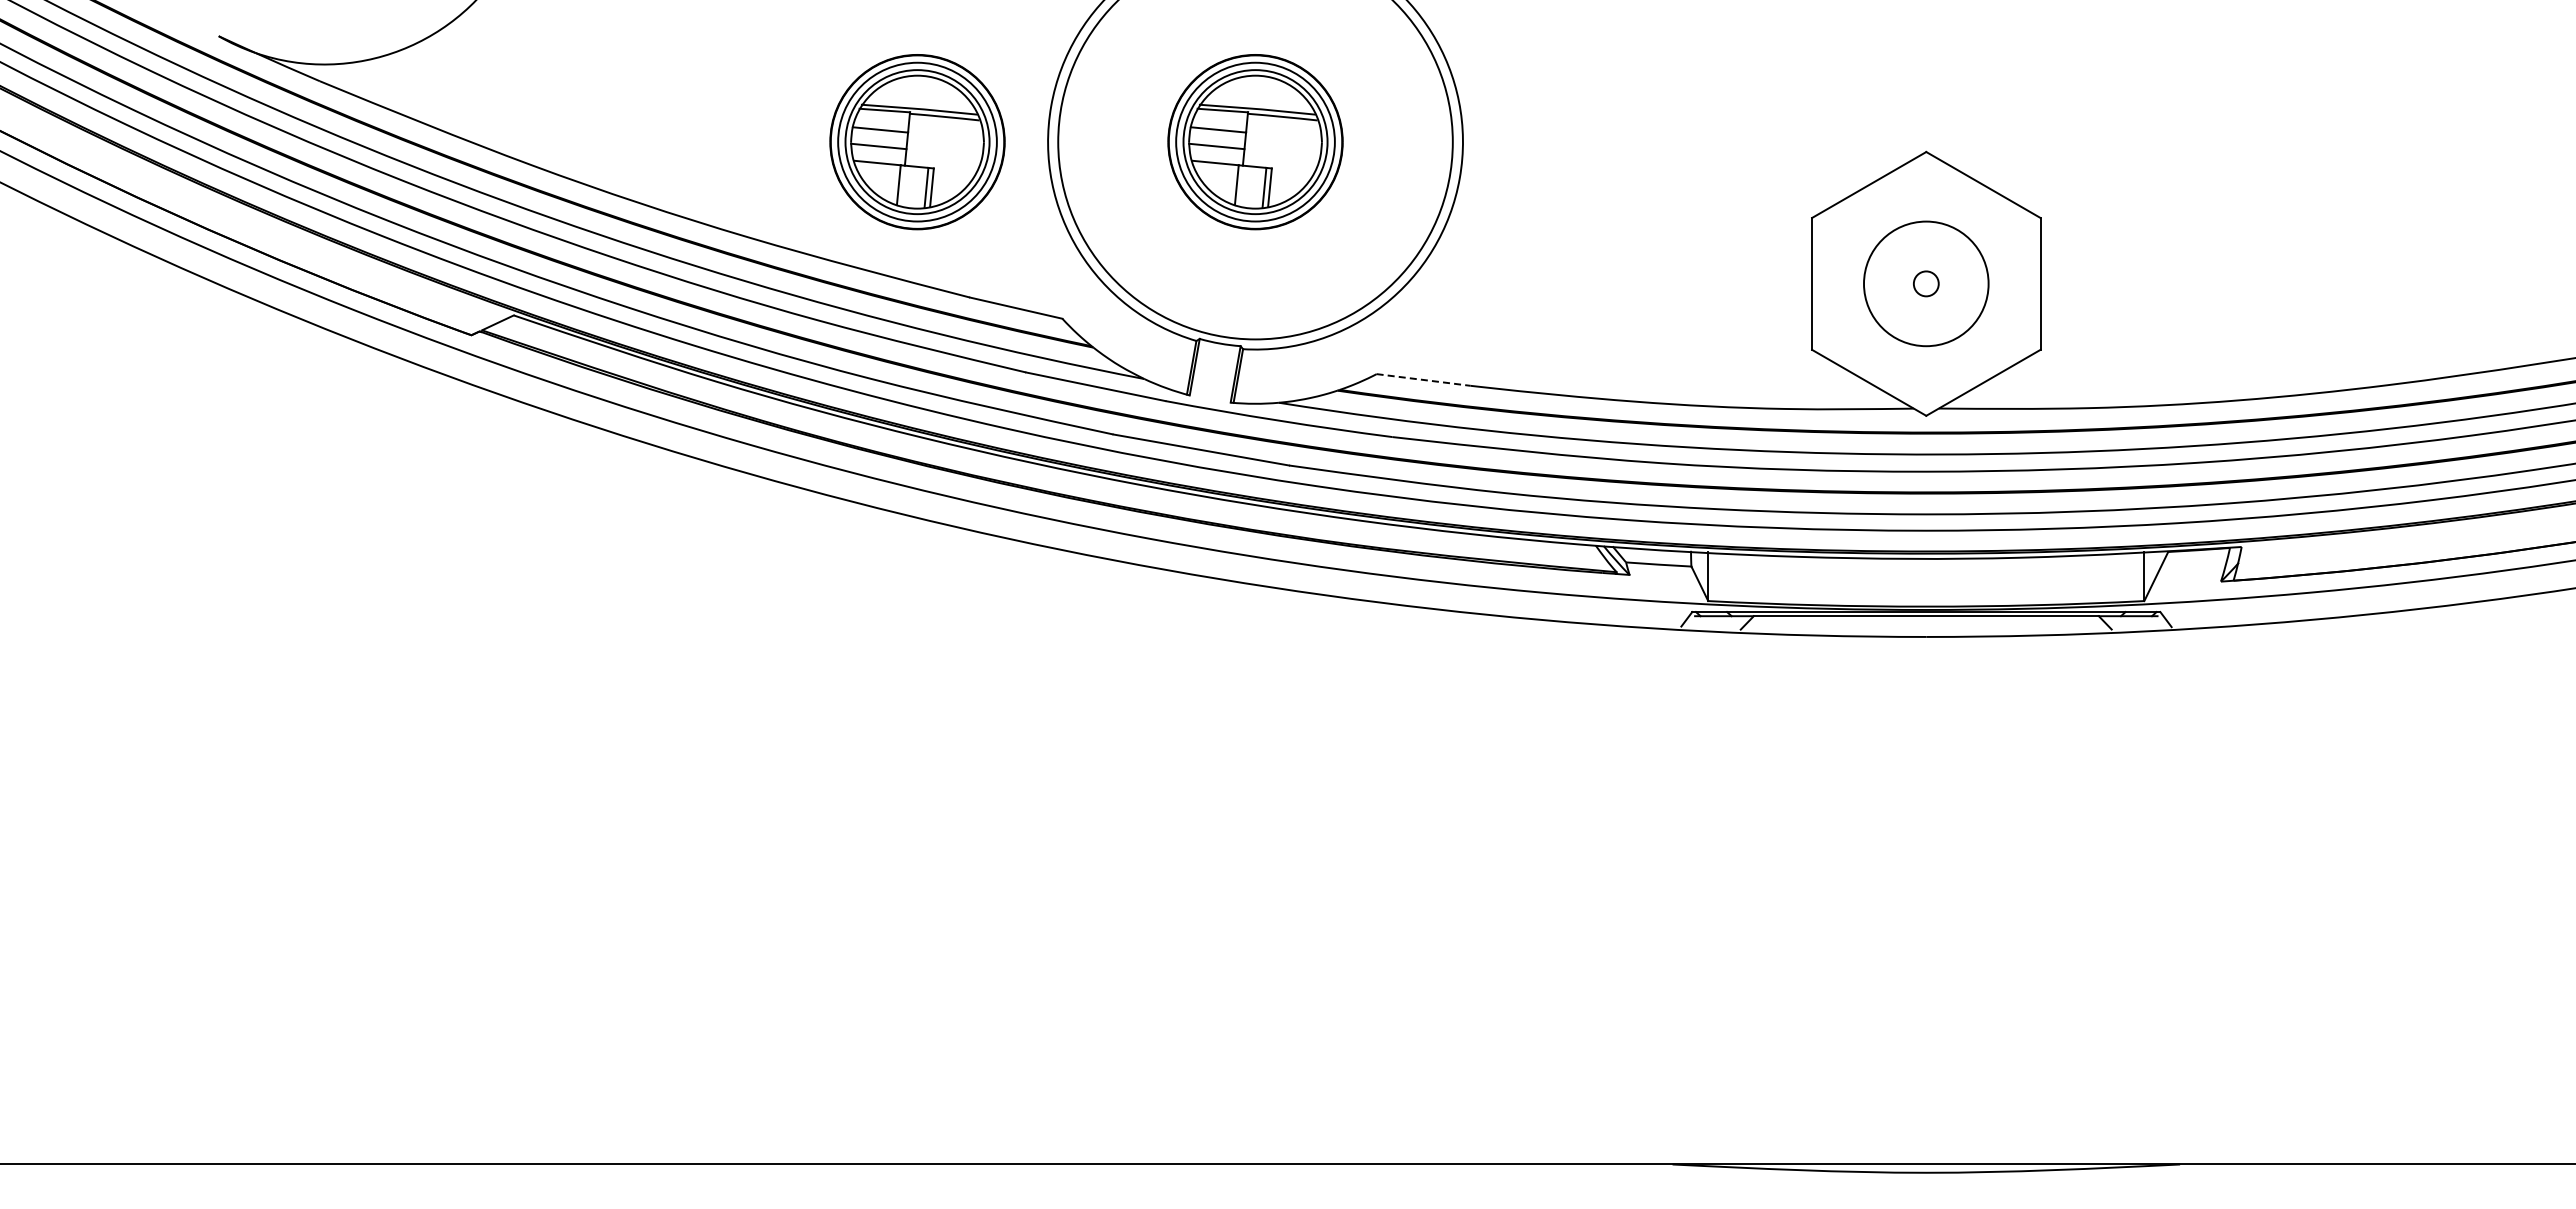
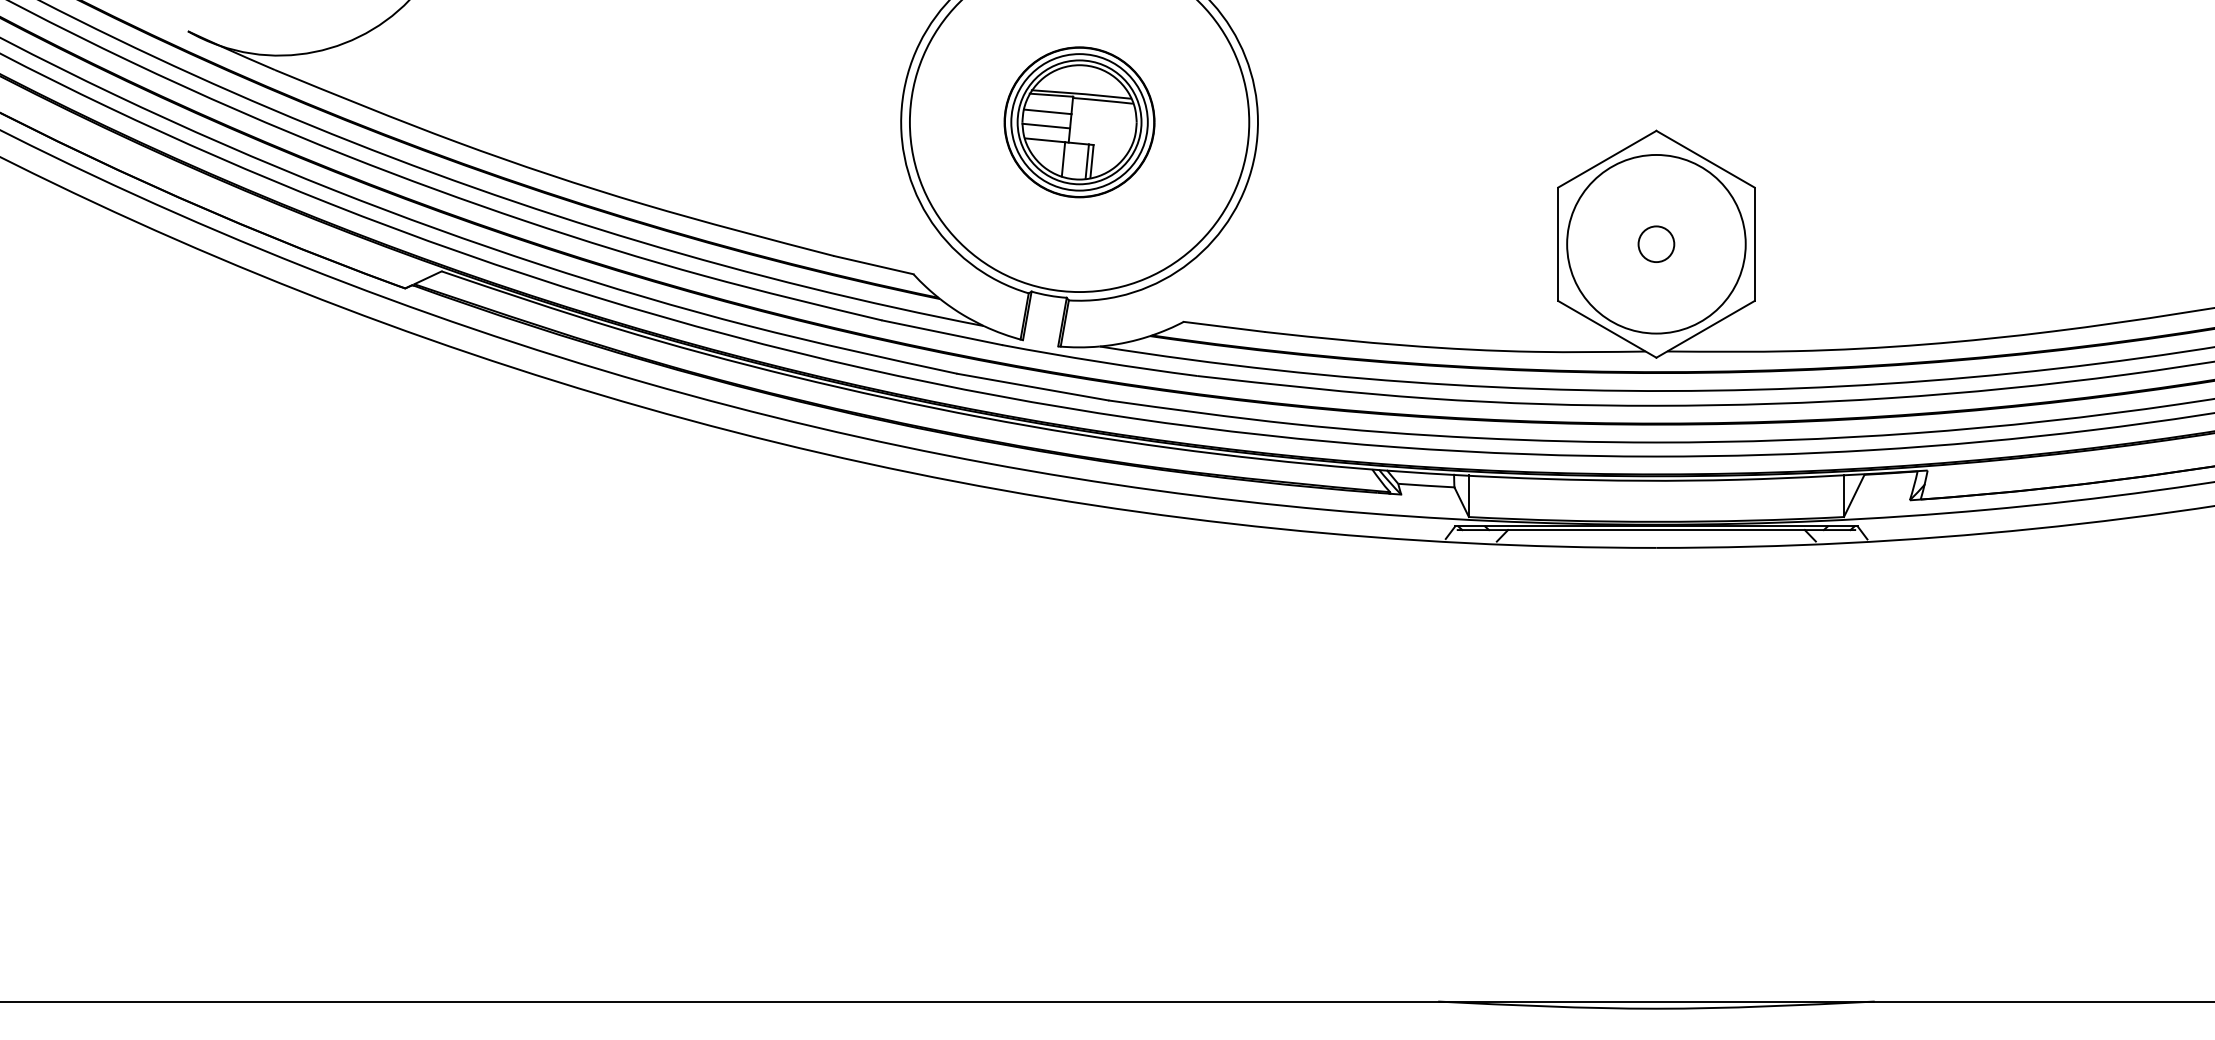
part: (917, 142) -> (788, 122), removed
circle: (1926, 283) -> (1656, 243), size x1.67
circle: (1926, 283) -> (1656, 243), size x1.67
line: (1424, 380) -> (1224, 327), dashed -> solid

